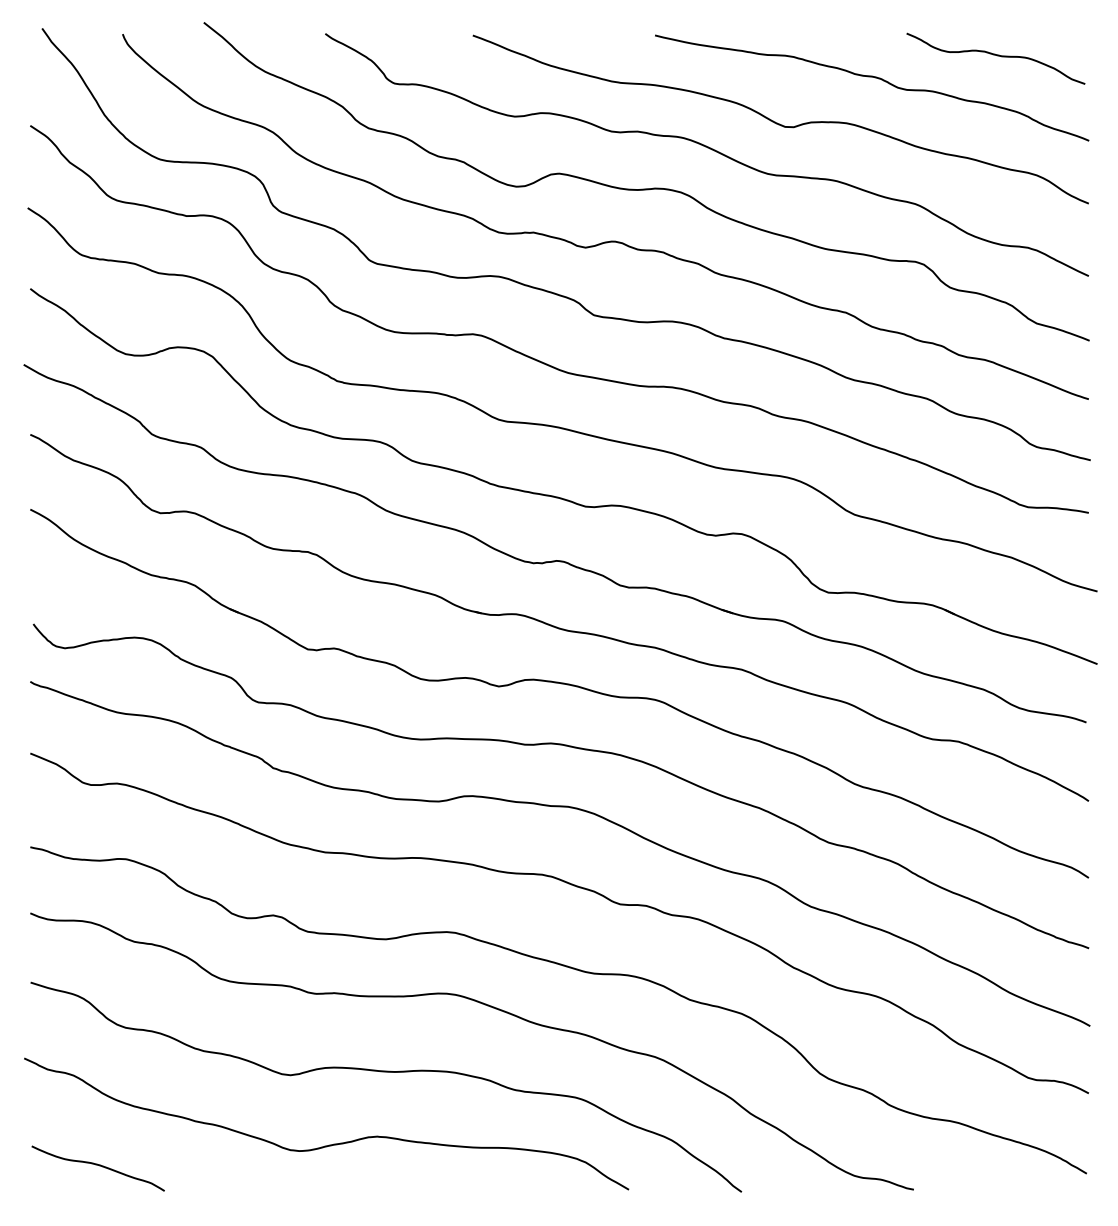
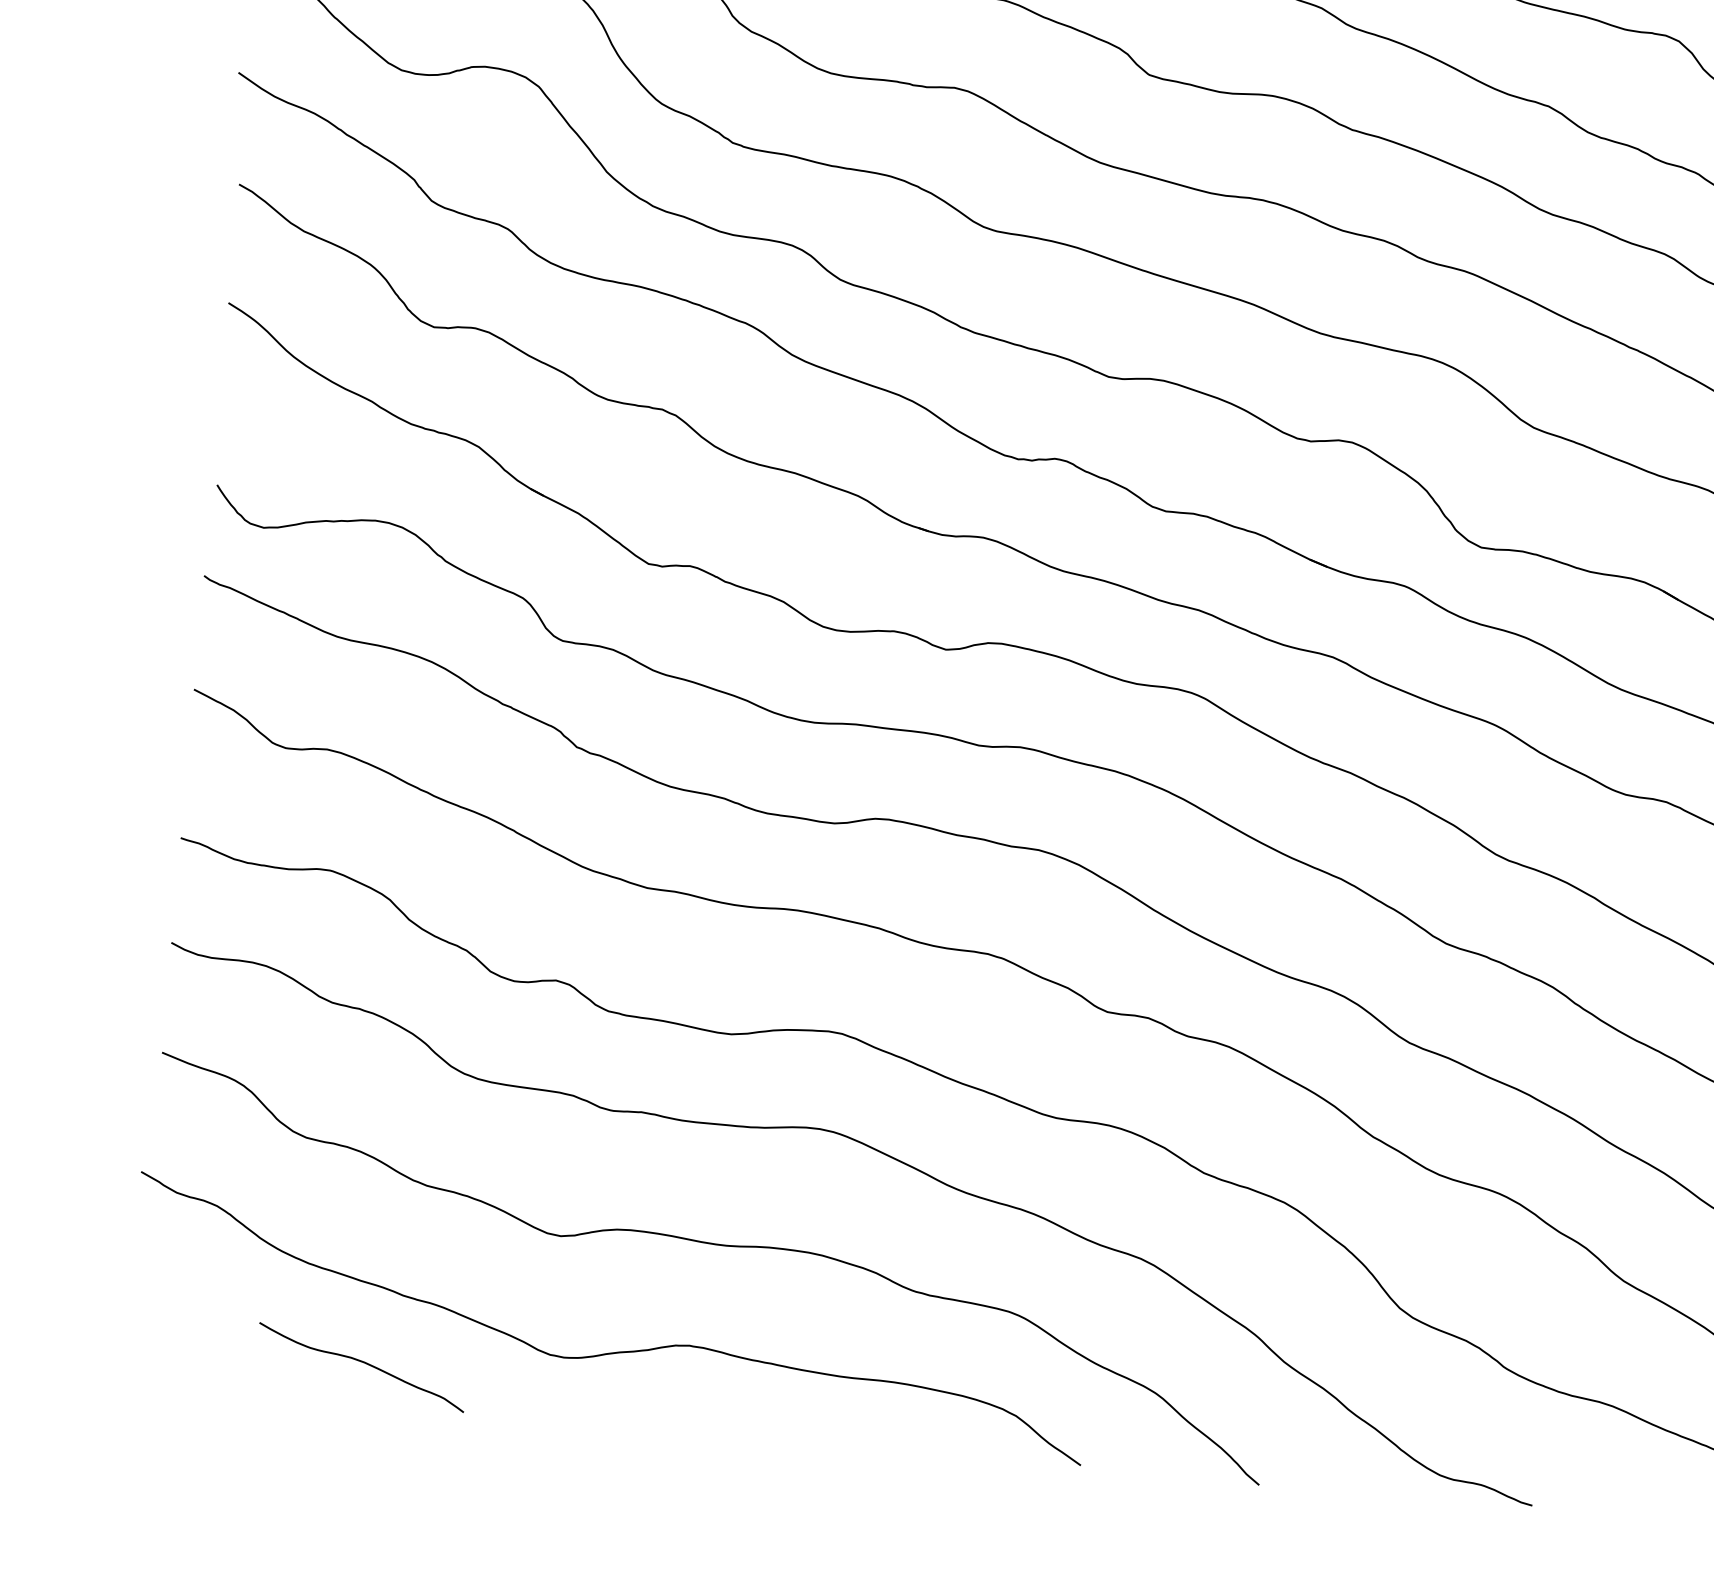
curve: (99, 1166) -> (364, 1364), moved

